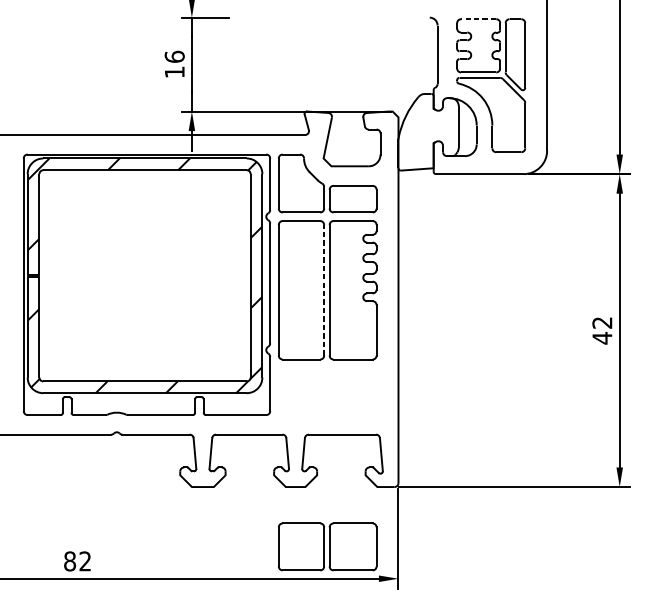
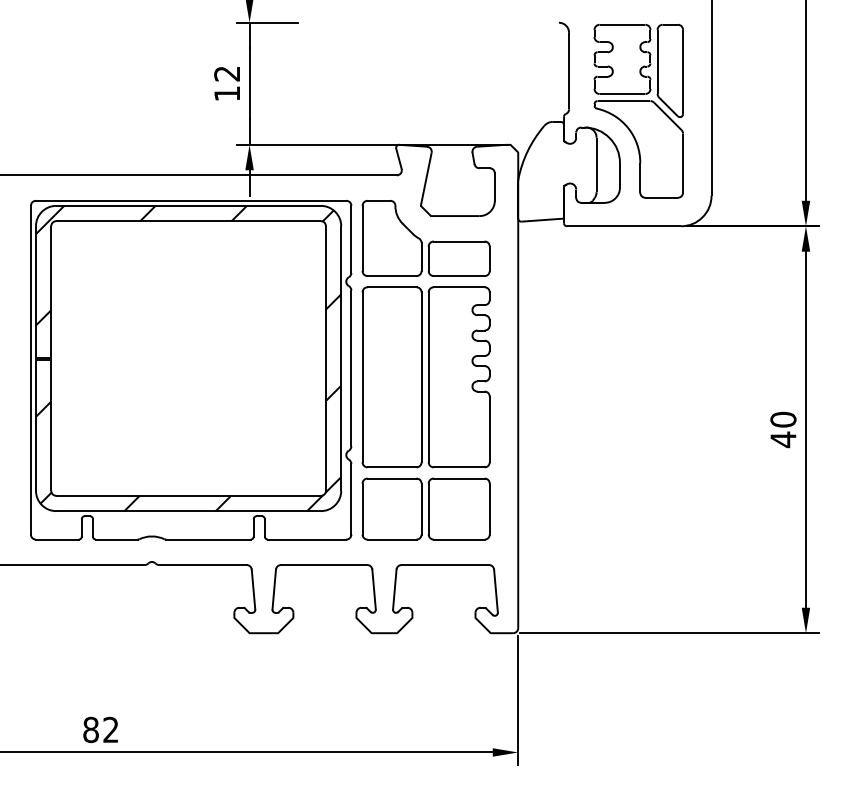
line: (478, 19) -> (622, 24), dashed -> solid
text: (174, 56) -> (227, 73), 16 -> 12
line: (324, 290) -> (421, 377), dashed -> solid
text: (602, 322) -> (783, 419), 42 -> 40
part: (327, 546) -> (425, 508), moved

